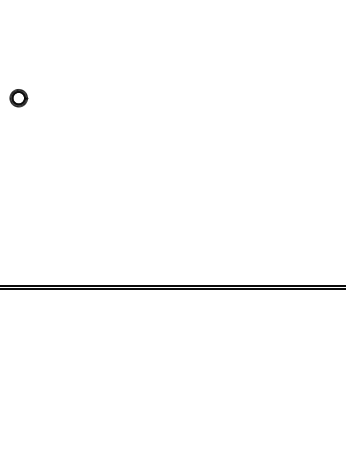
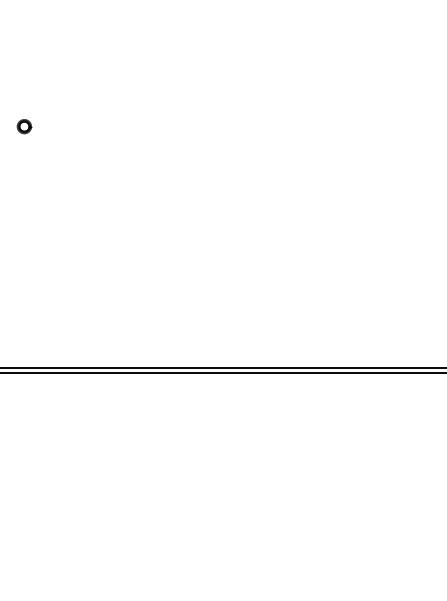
part: (18, 98) -> (24, 126), size x0.62

